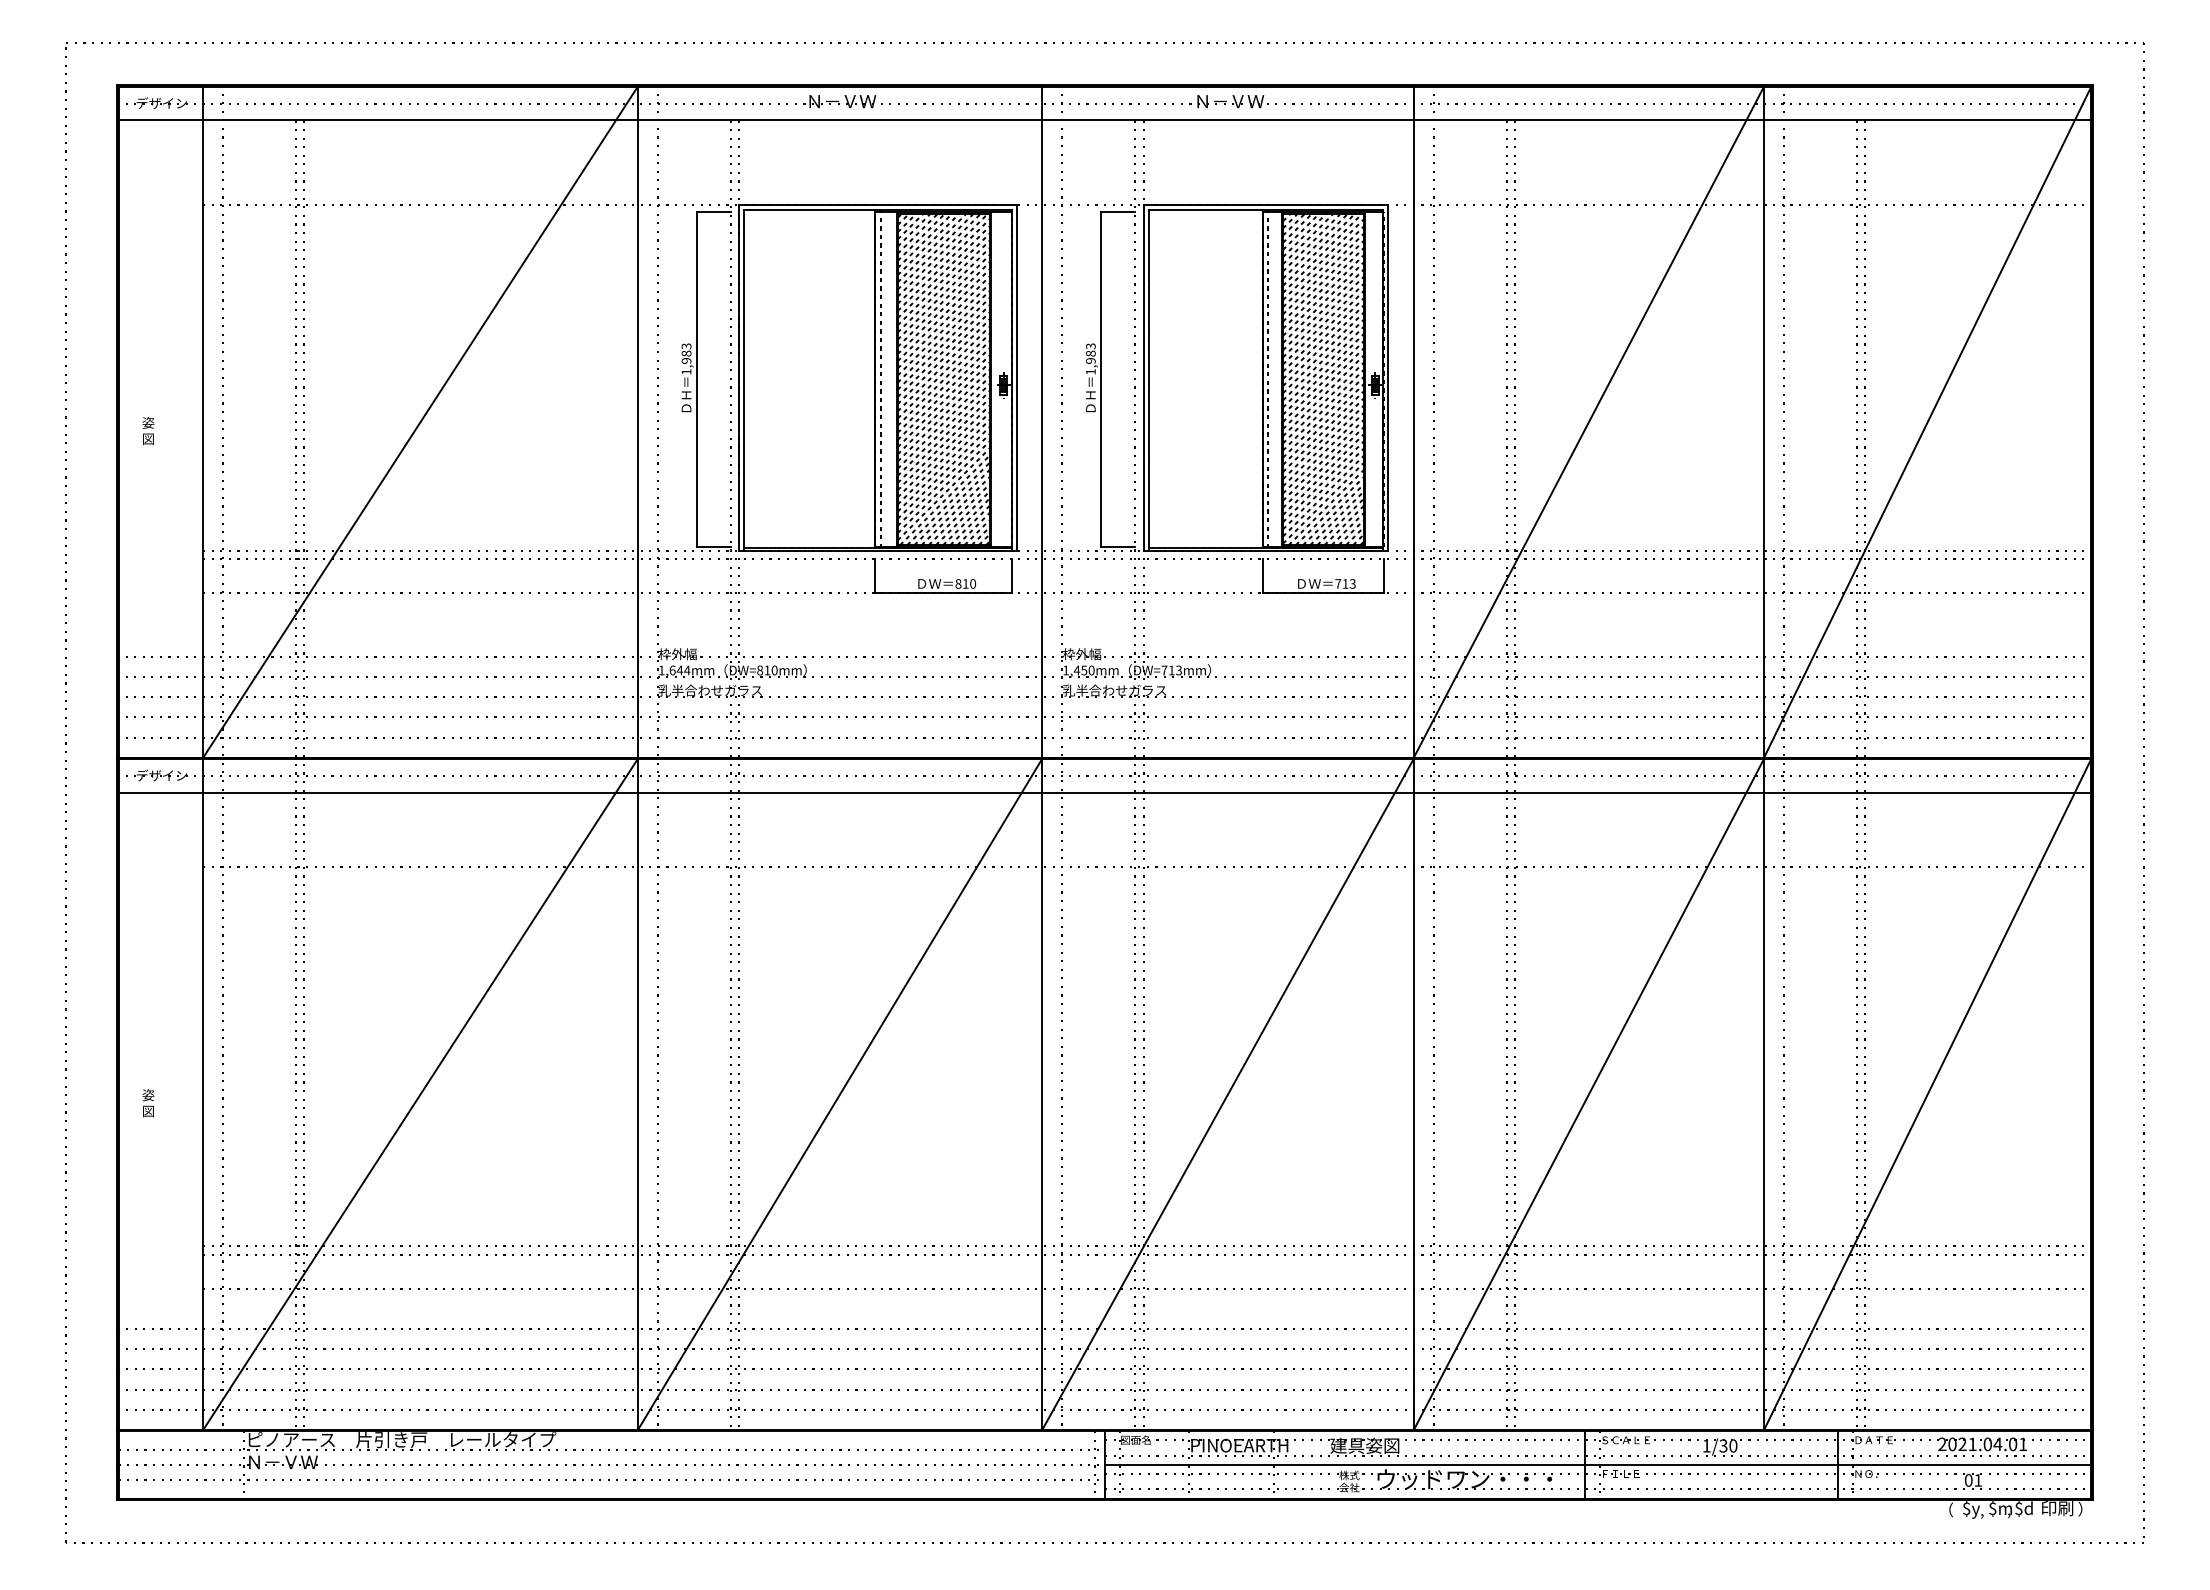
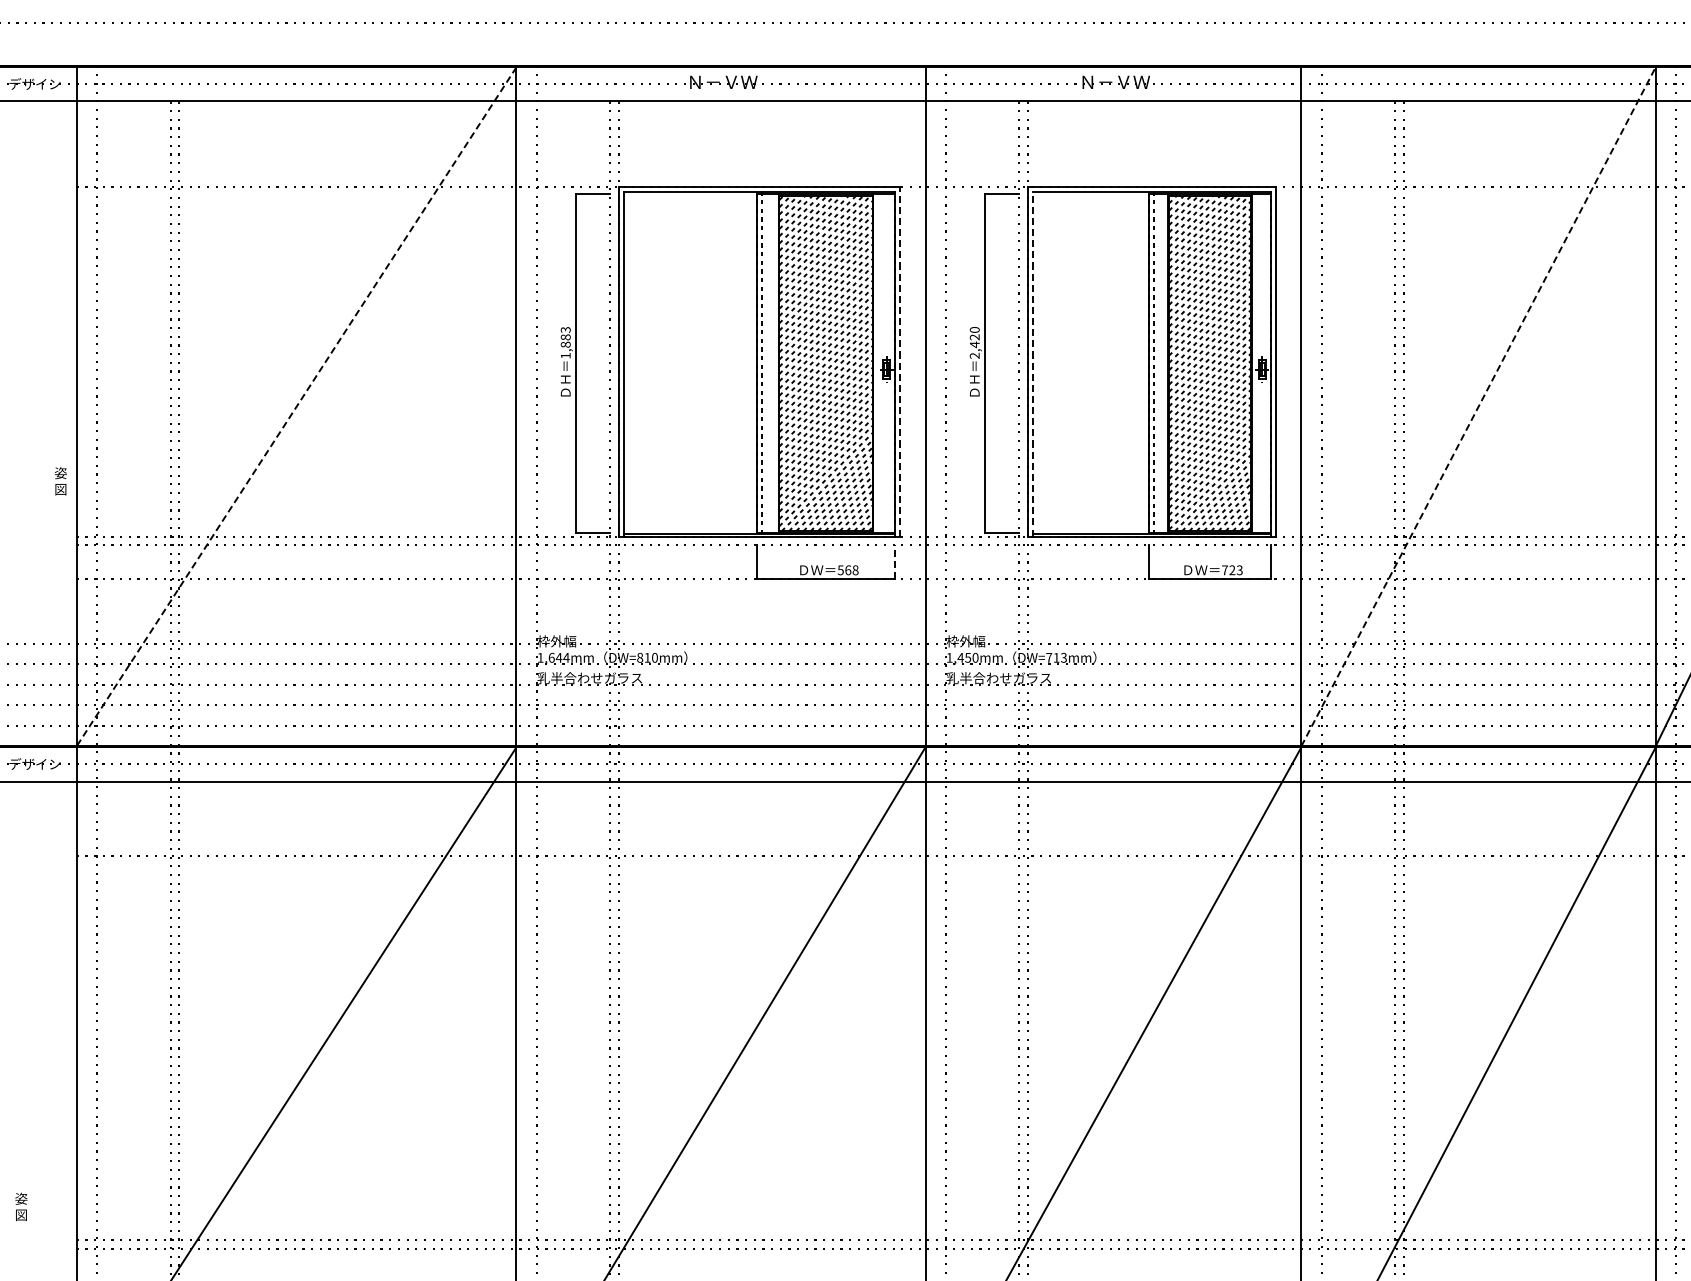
text: (1090, 358) -> (974, 342), 1,983 -> 2,420
text: (686, 360) -> (565, 344), 1,983 -> 1,883
line: (1016, 377) -> (899, 361), solid -> dashed
line: (1148, 379) -> (1033, 363), solid -> dashed
line: (420, 422) -> (296, 407), solid -> dashed
line: (1588, 422) -> (1478, 407), solid -> dashed
text: (148, 430) -> (60, 480), moved
line: (1012, 575) -> (895, 561), solid -> dashed
text: (965, 583) -> (847, 569), 810 -> 568
text: (1345, 583) -> (1232, 569), 713 -> 723
text: (148, 1103) -> (21, 1207), moved

